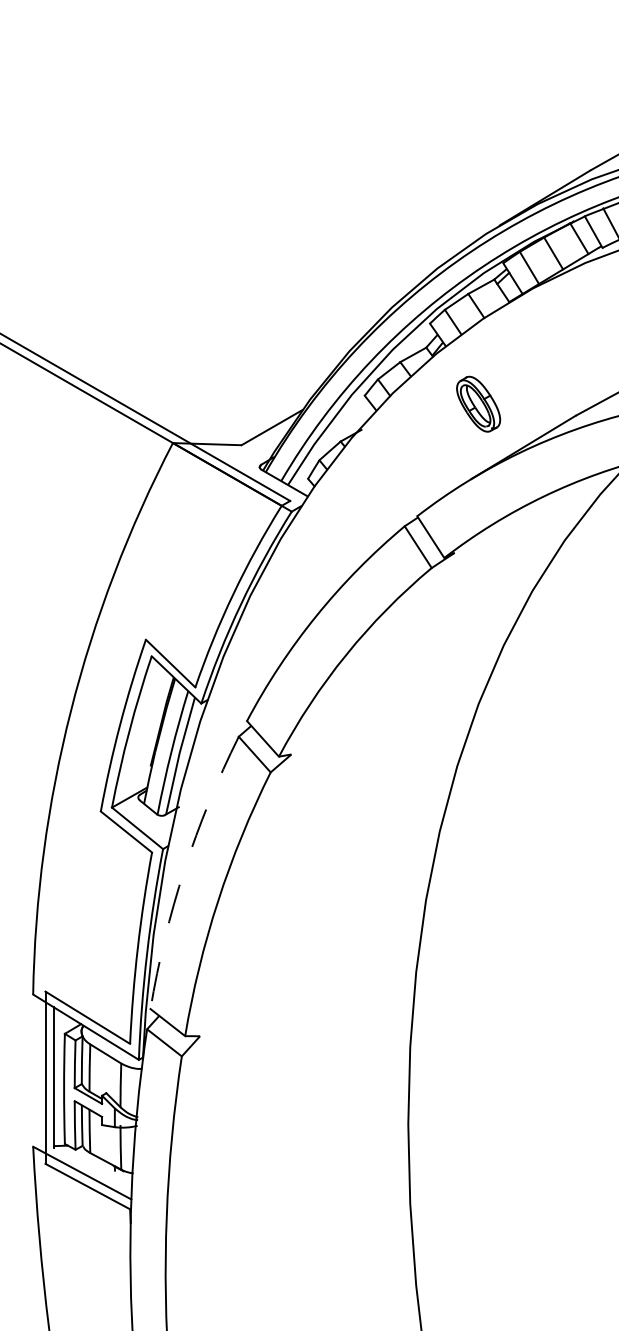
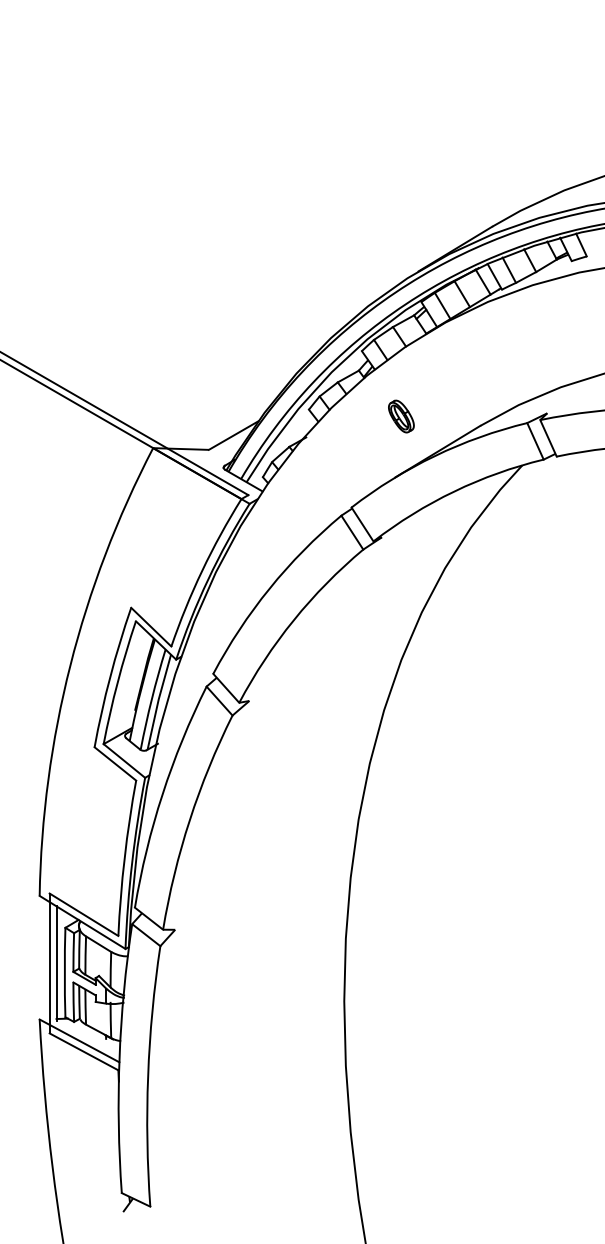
part: (478, 404) -> (401, 416), size x0.71
arc: (184, 869) -> (162, 794), dashed -> solid

